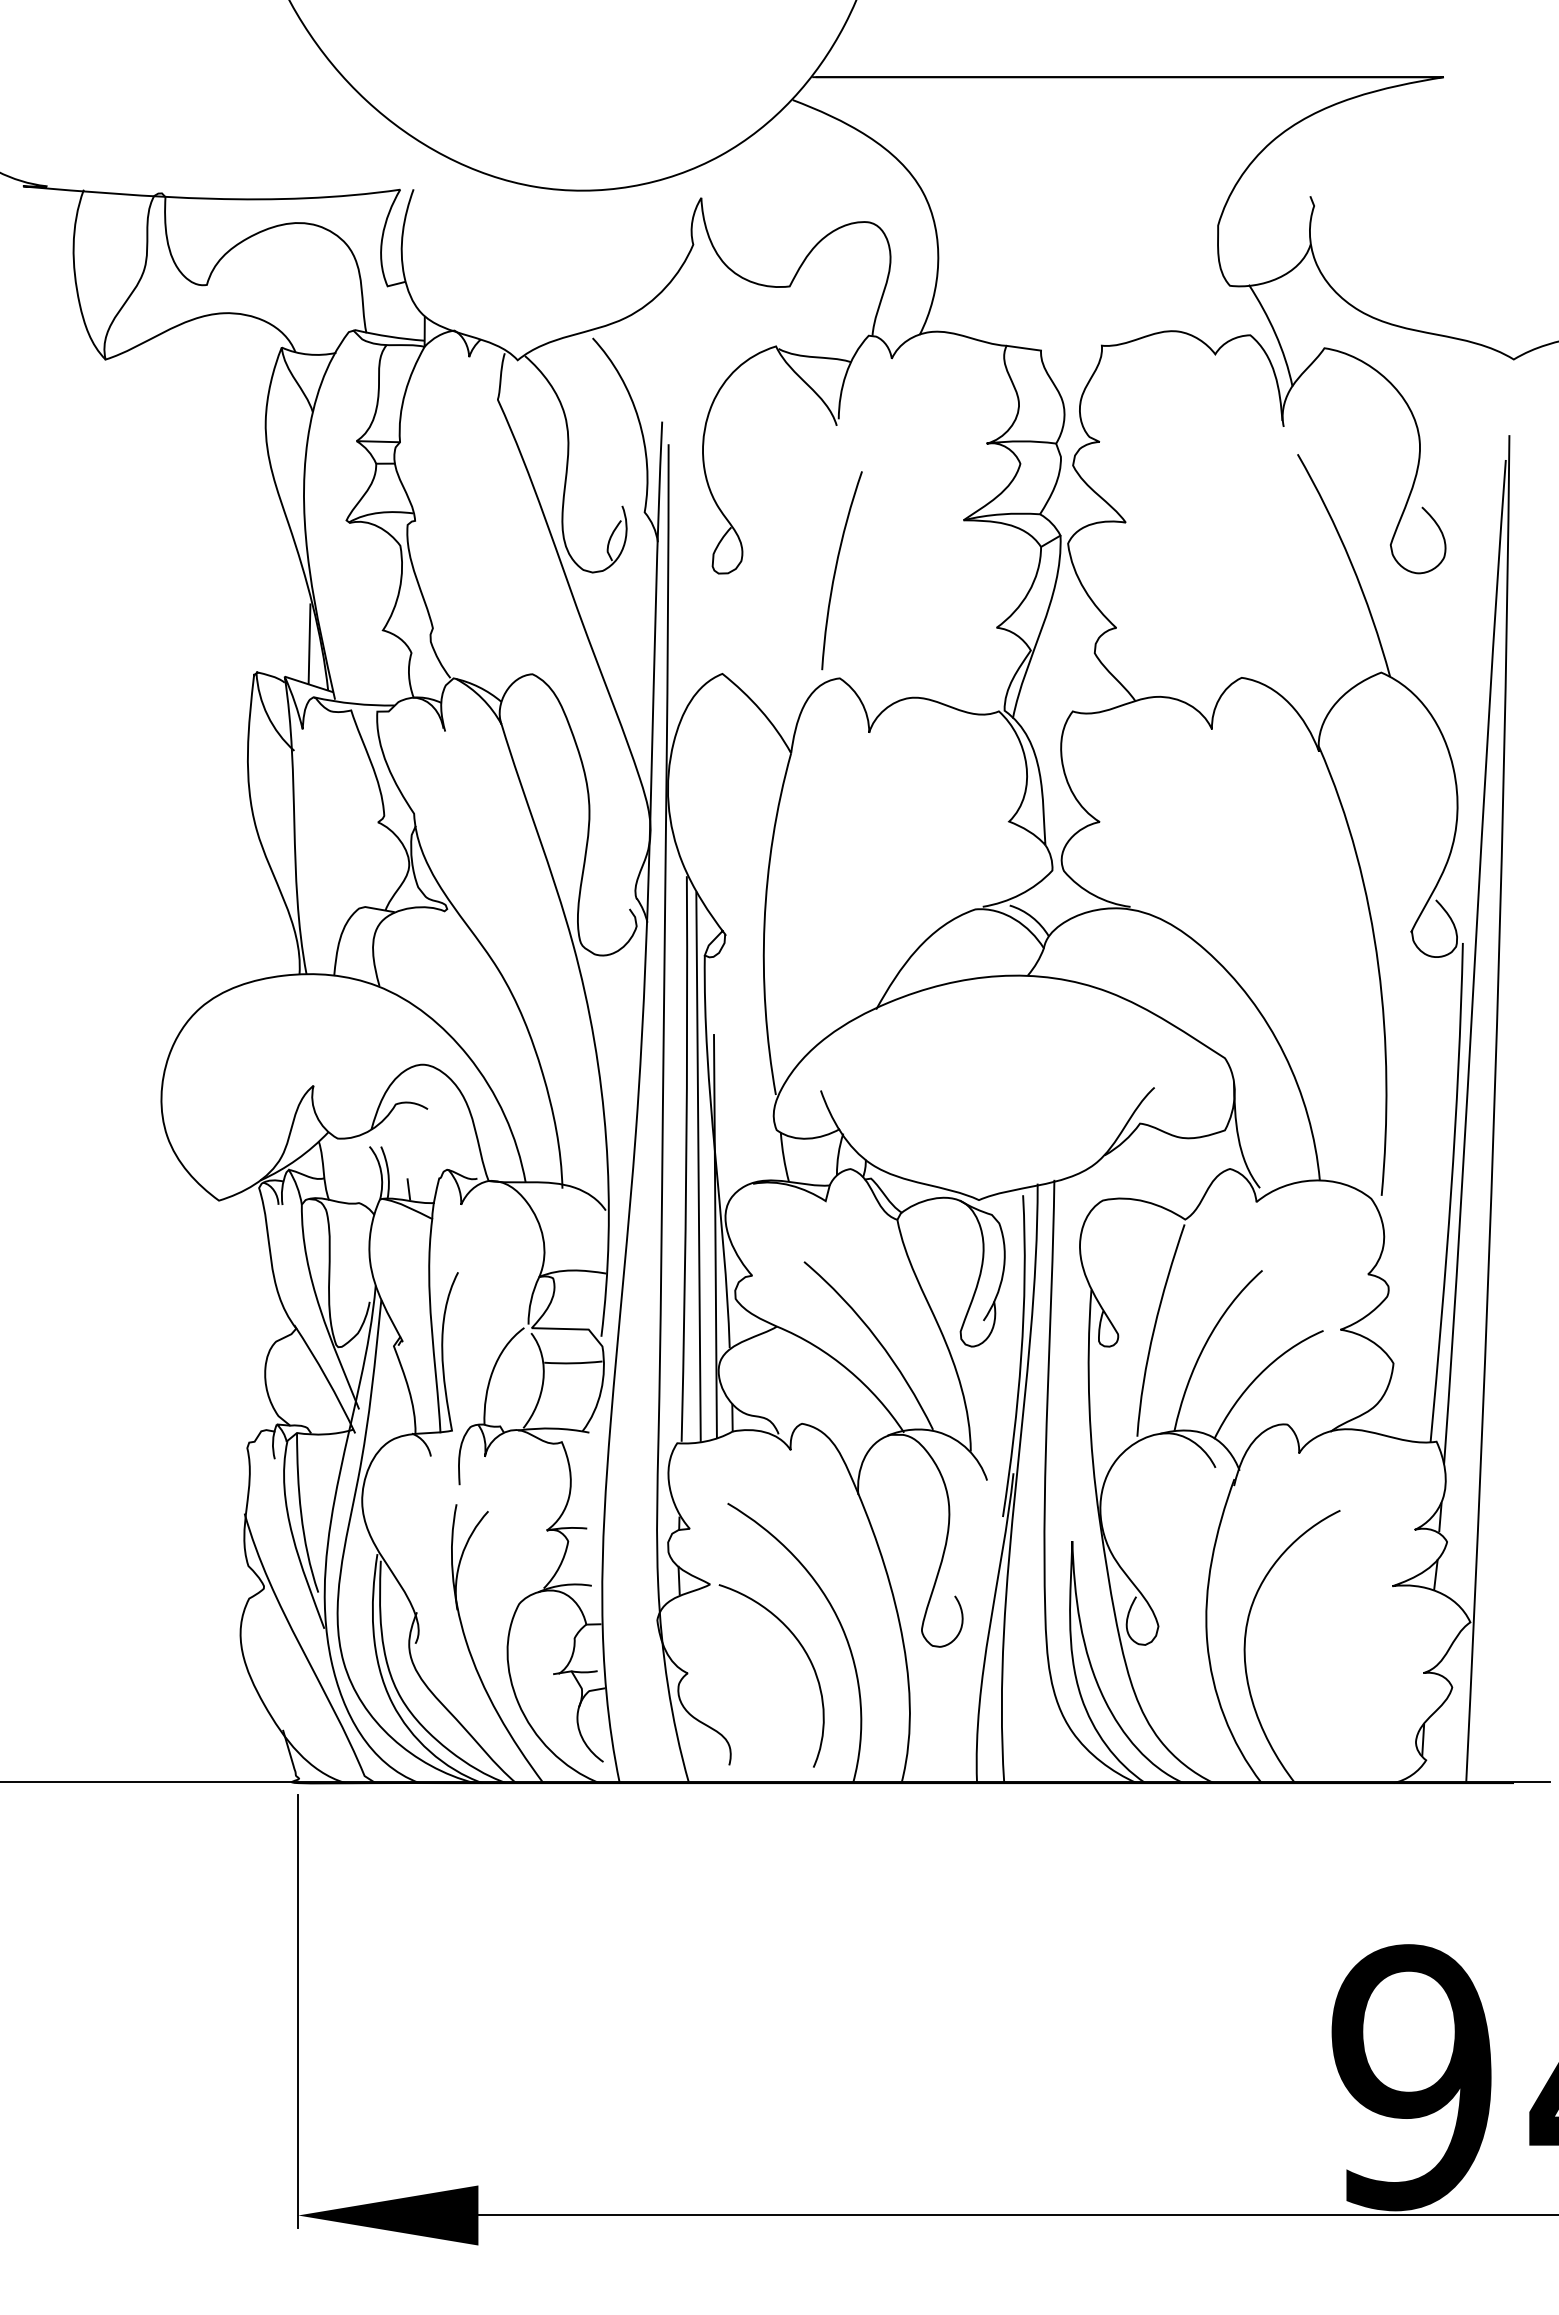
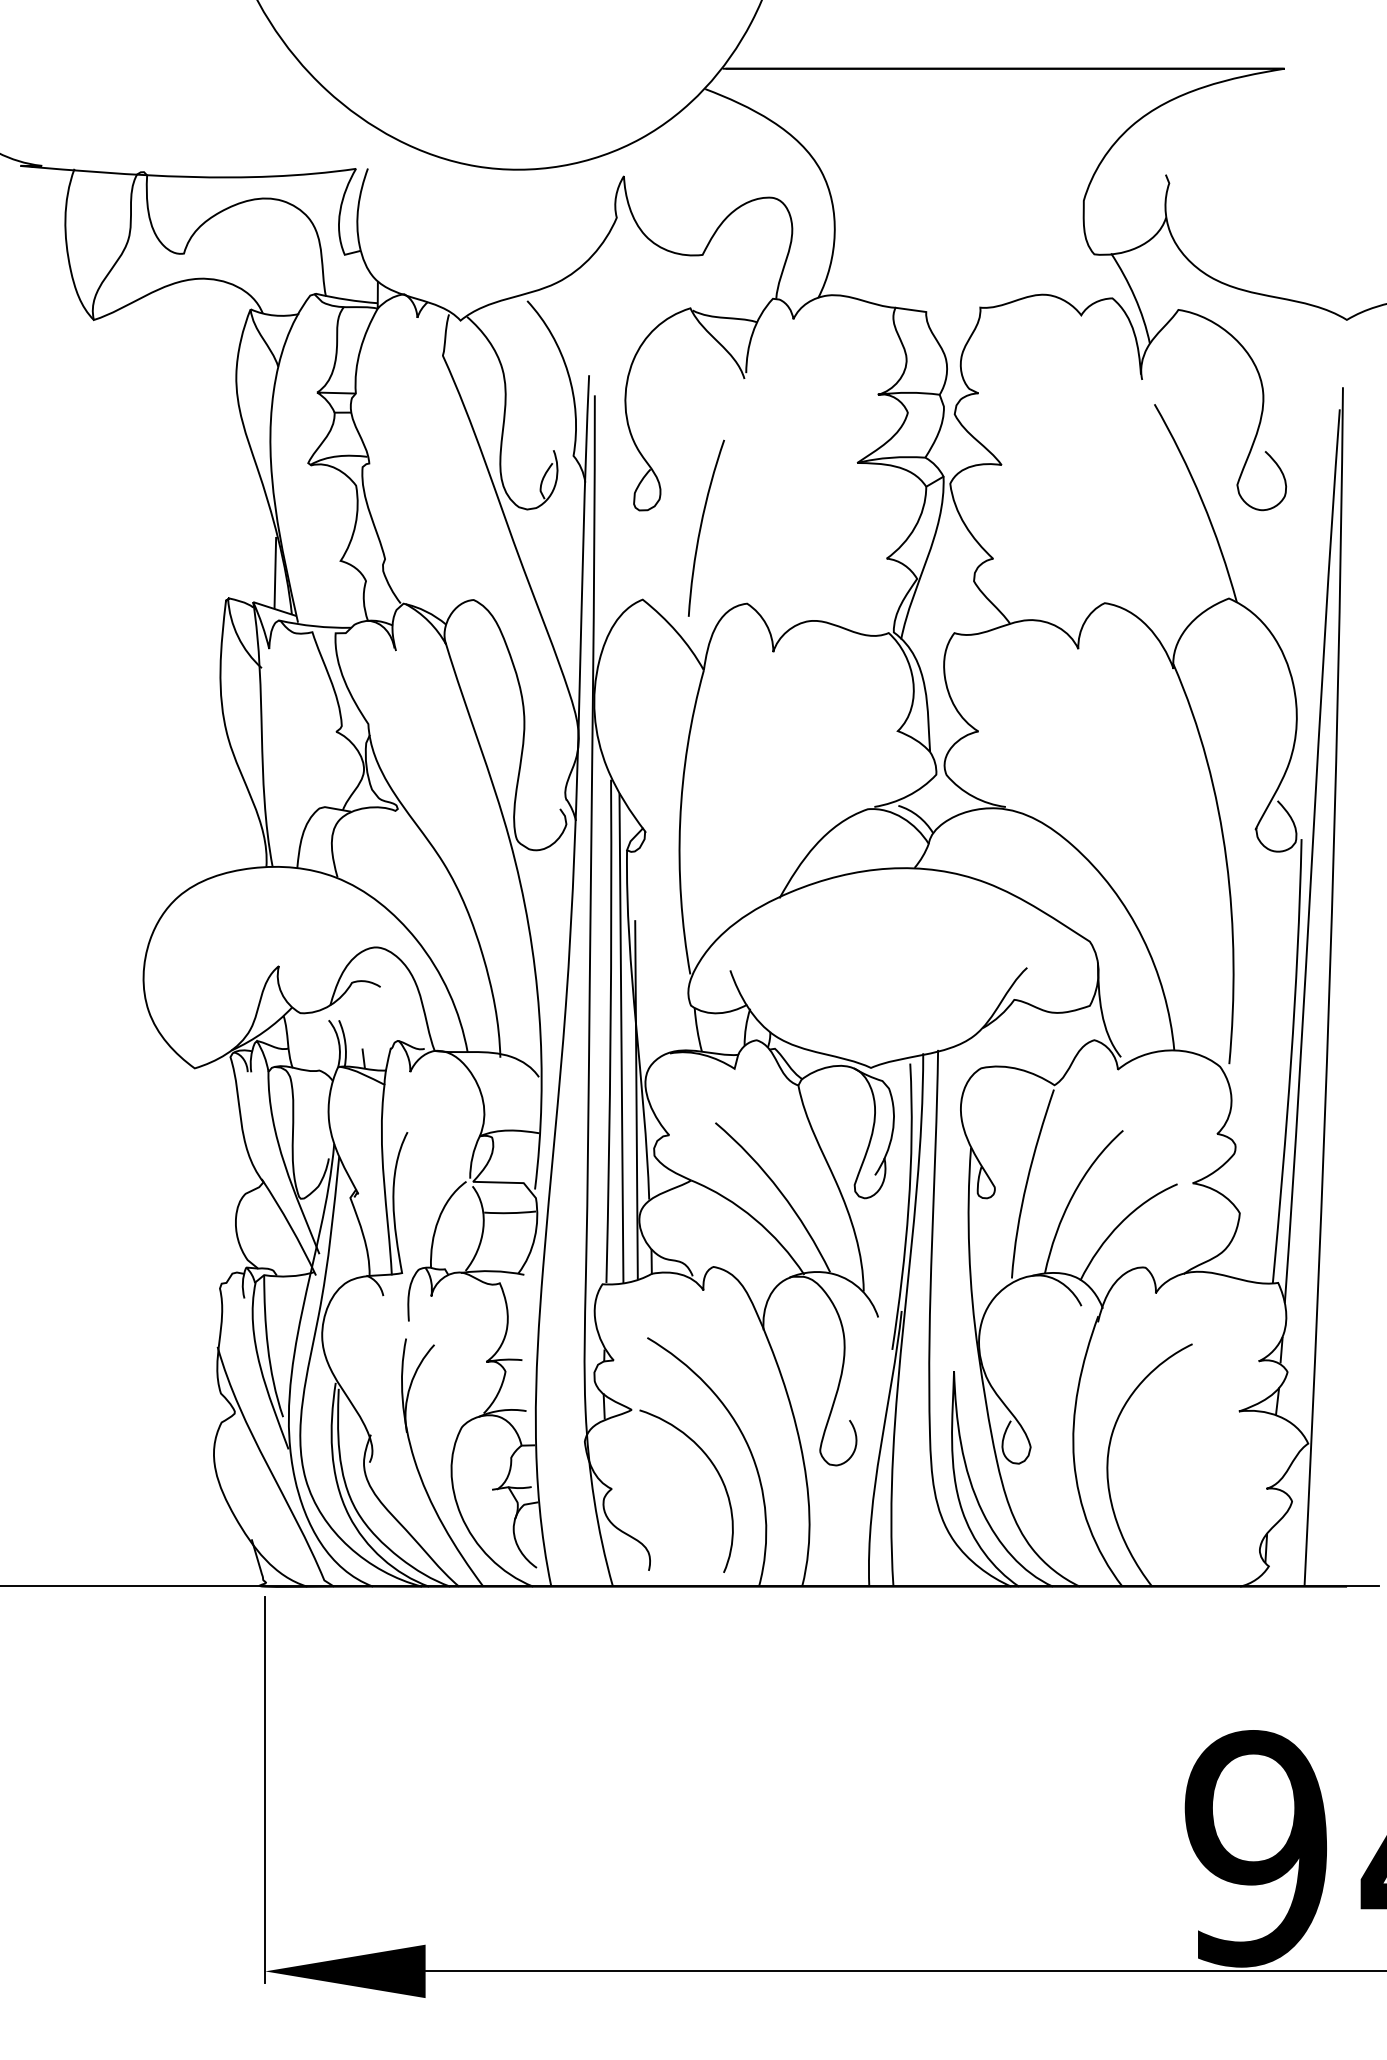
curve: (836, 570) -> (701, 528), moved

